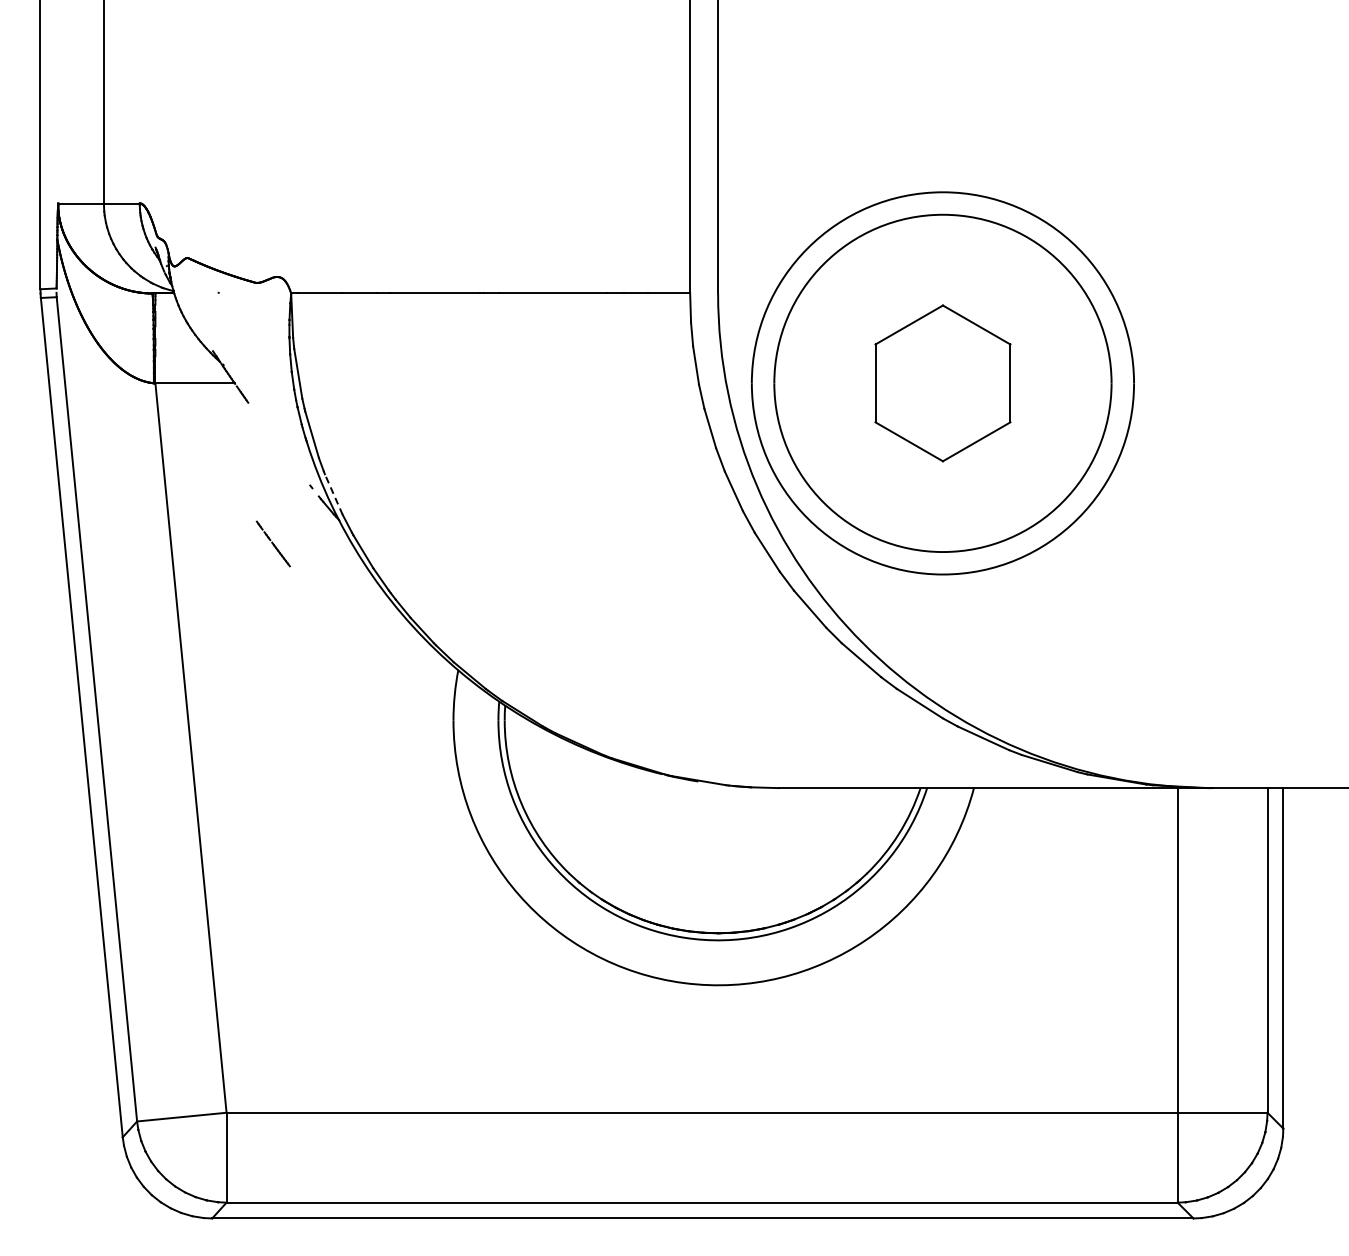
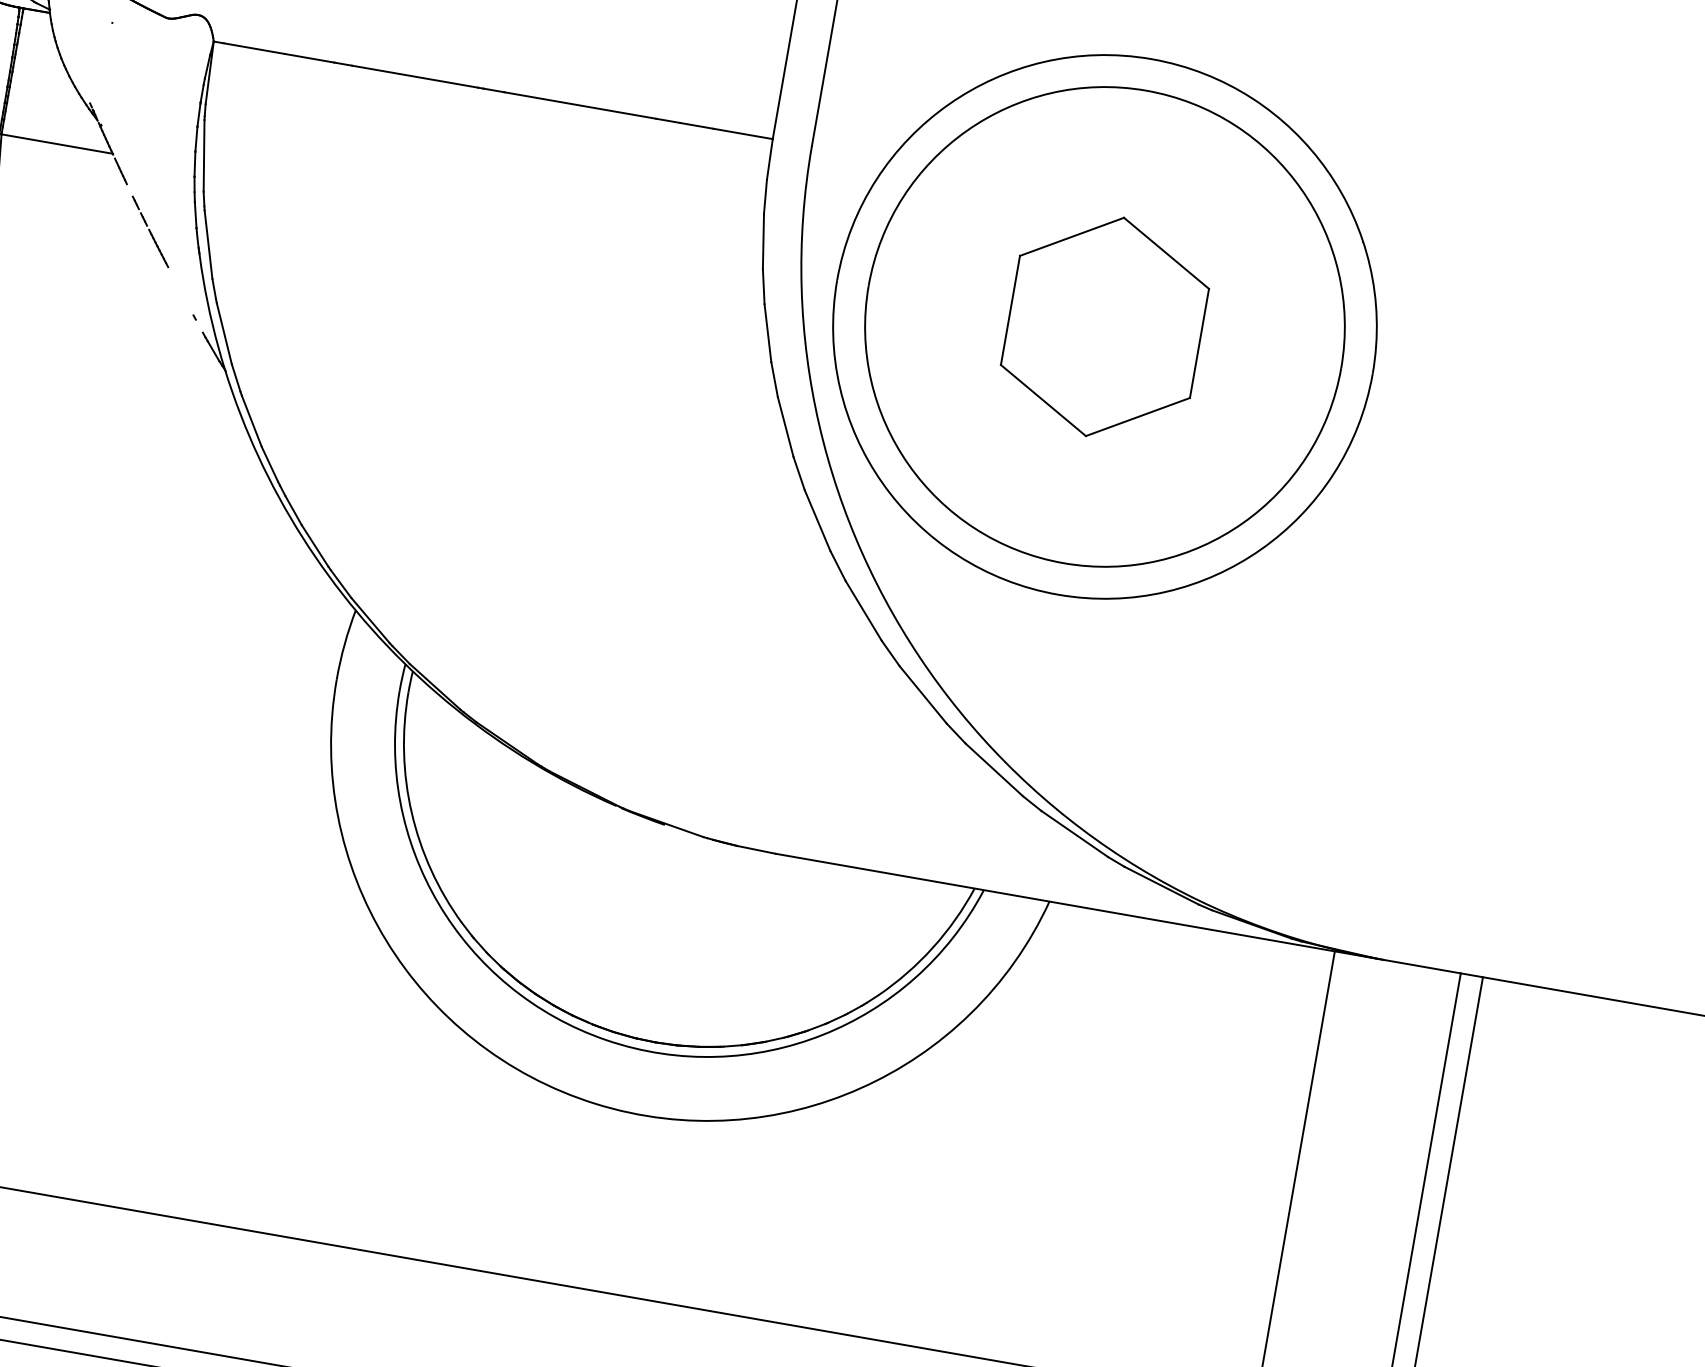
line: (333, 494) -> (223, 333), dashed -> solid
line: (272, 543) -> (149, 231), moved

